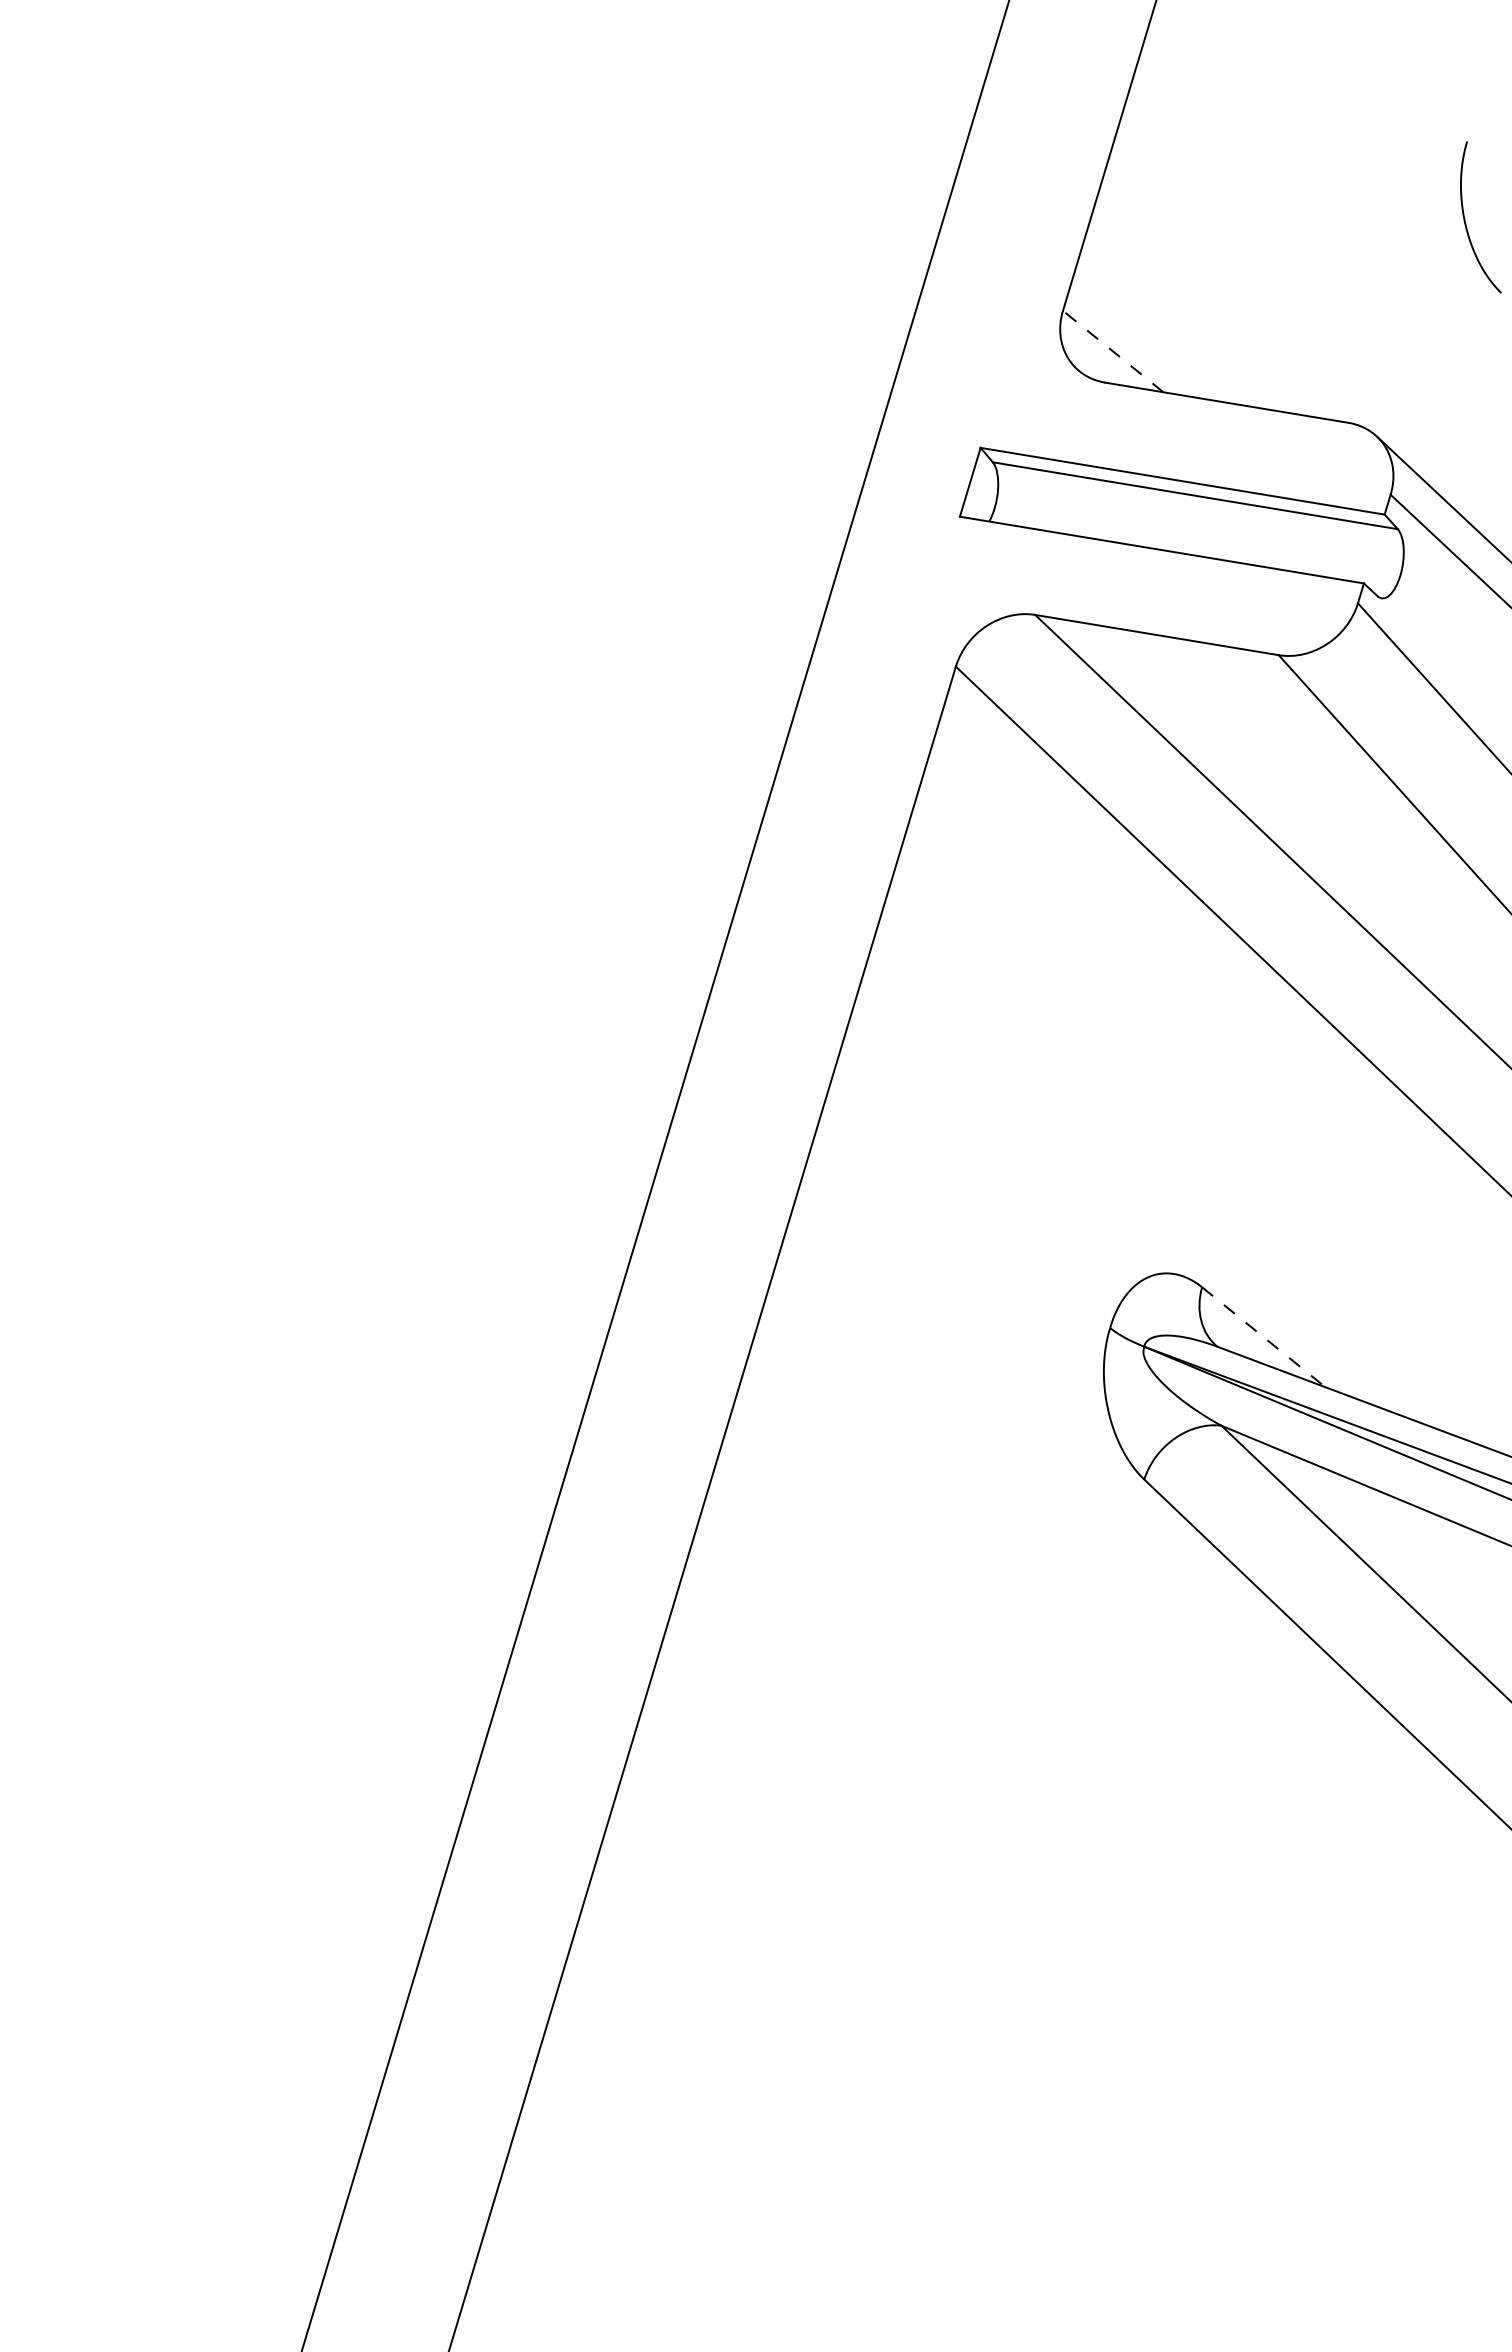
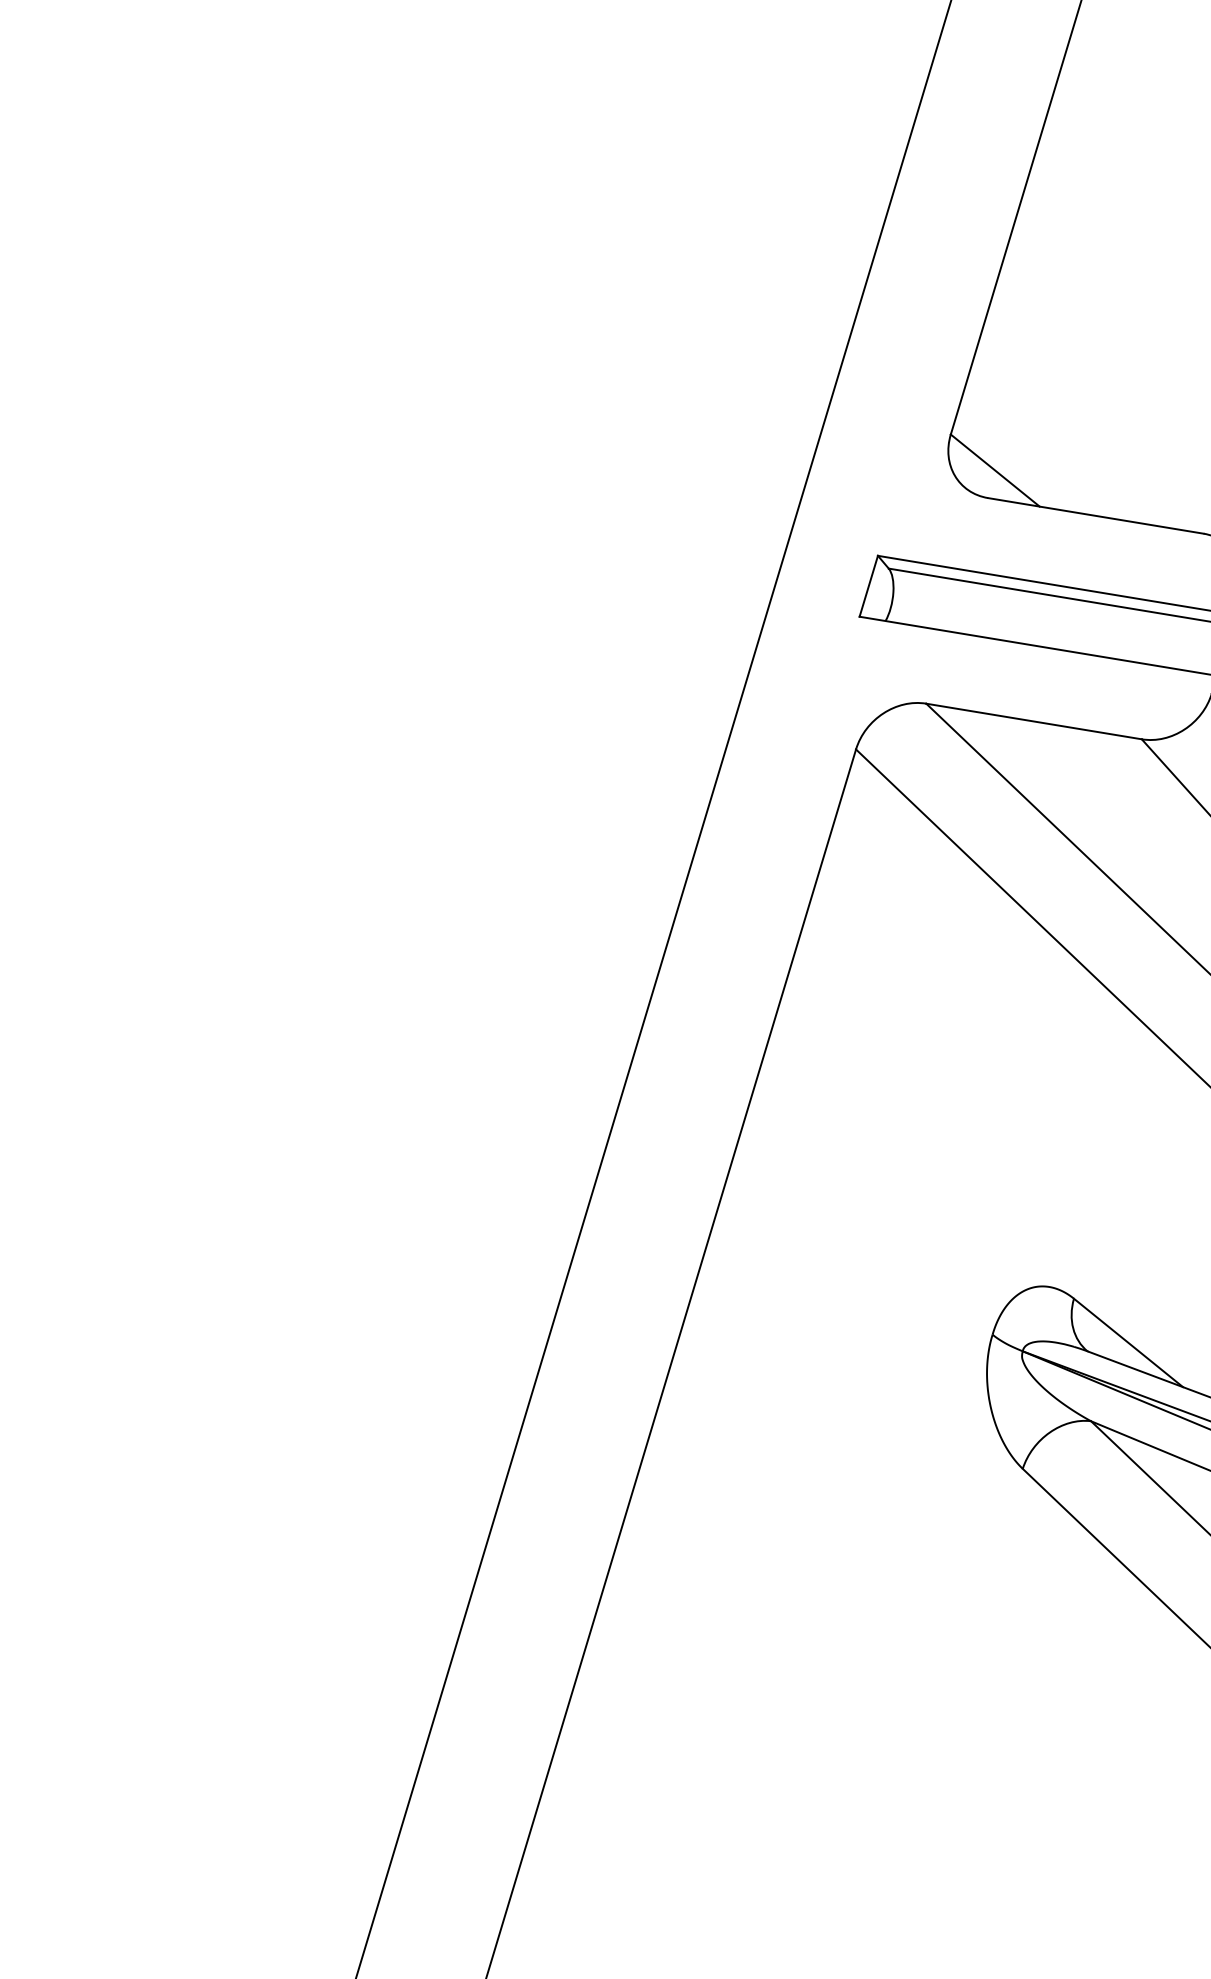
line: (1113, 351) -> (995, 470), dashed -> solid
line: (1264, 1337) -> (1129, 1343), dashed -> solid

